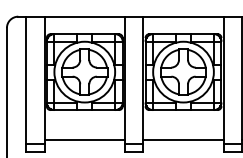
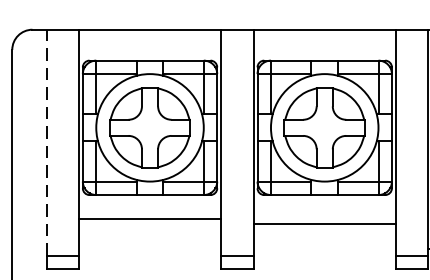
line: (26, 80) -> (46, 142), solid -> dashed
line: (84, 140) -> (149, 218), moved
line: (183, 140) -> (324, 224), moved

